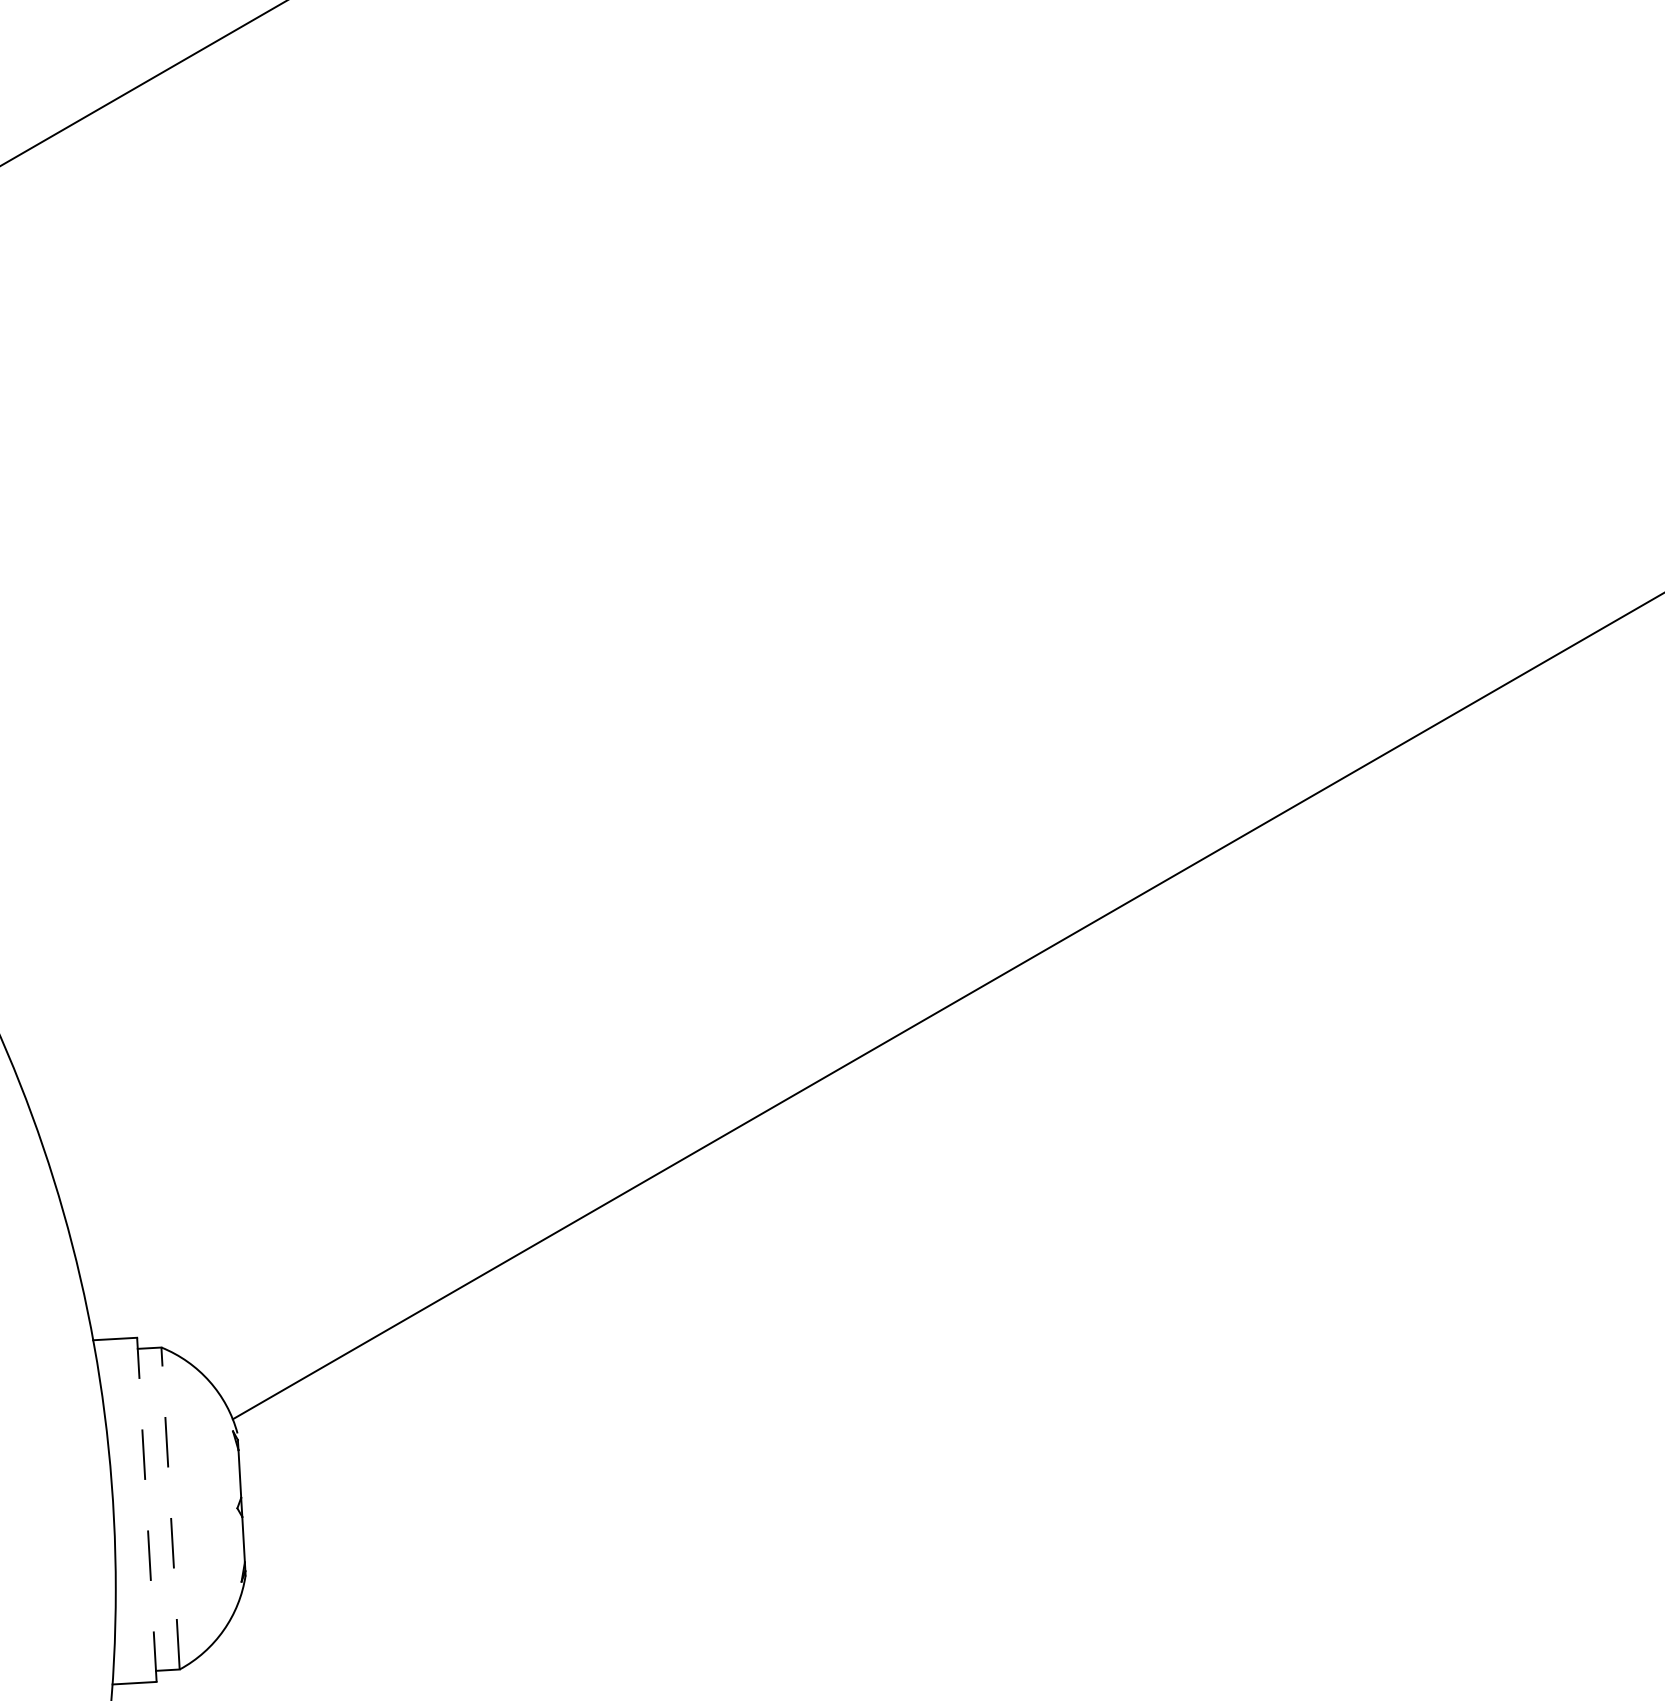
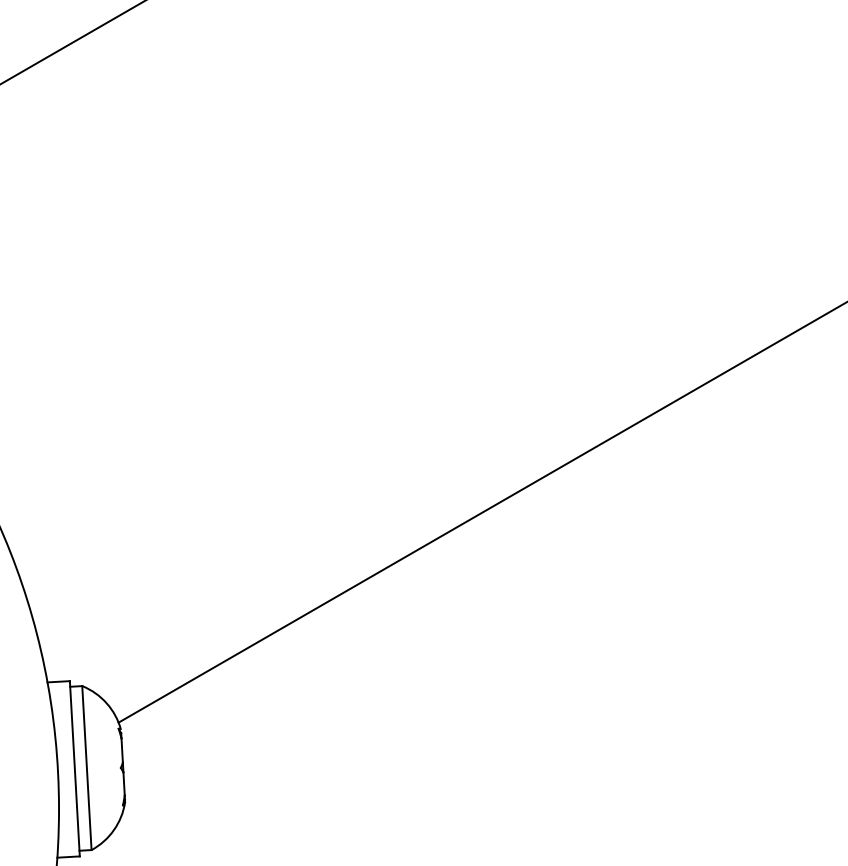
line: (169, 1507) -> (86, 767), dashed -> solid
line: (146, 1509) -> (74, 768), dashed -> solid

